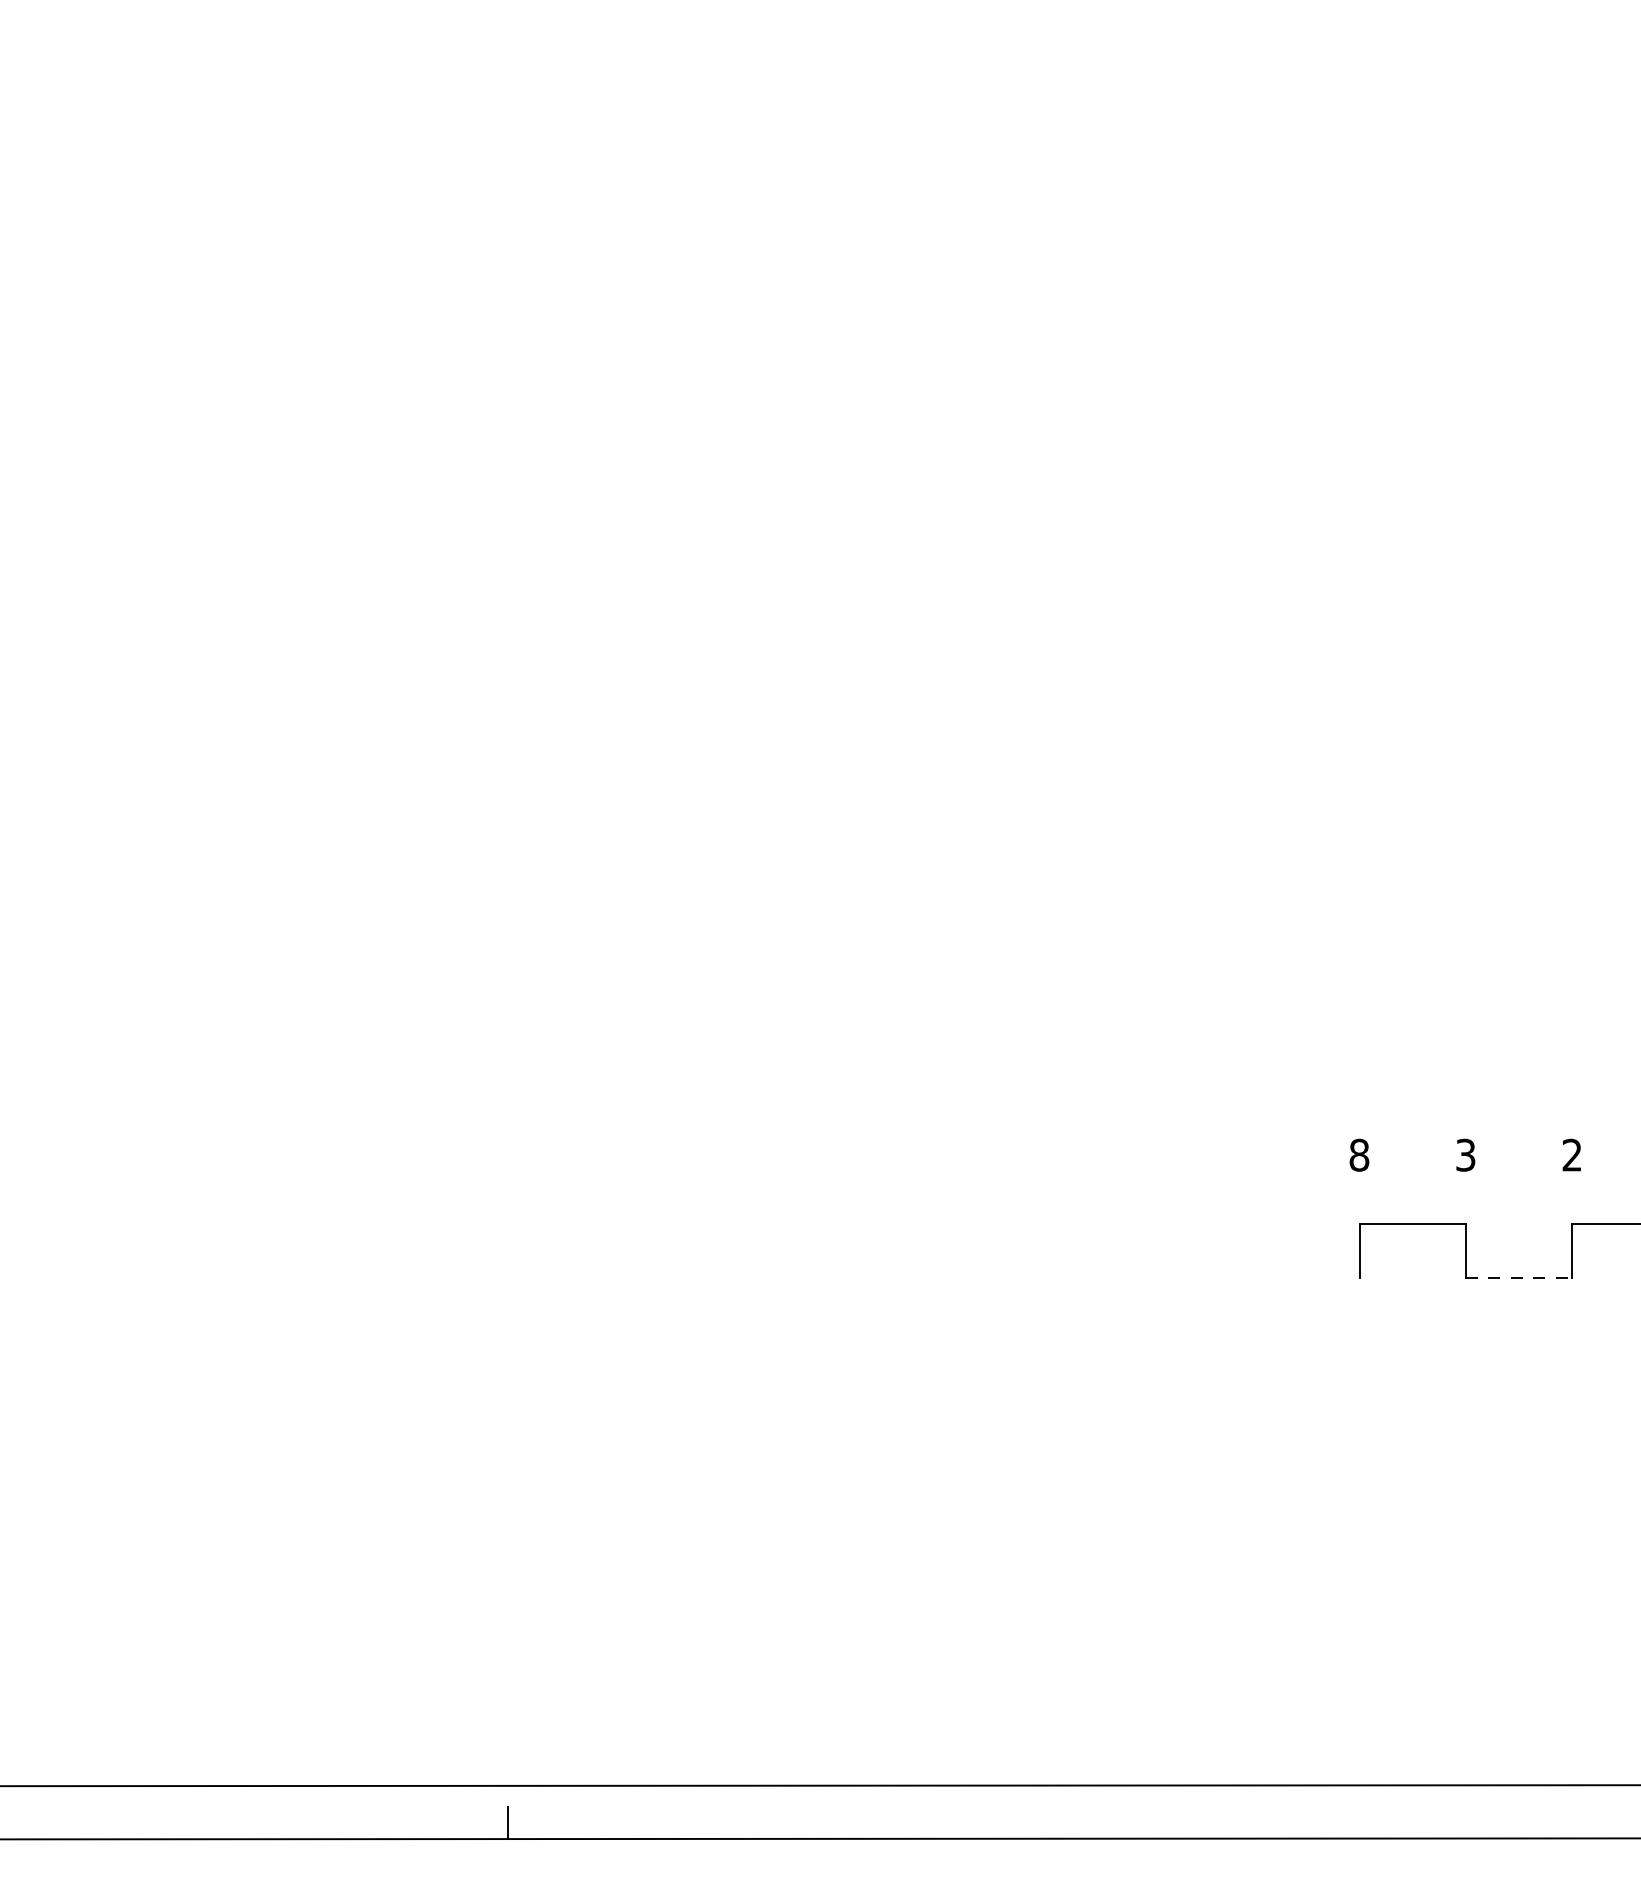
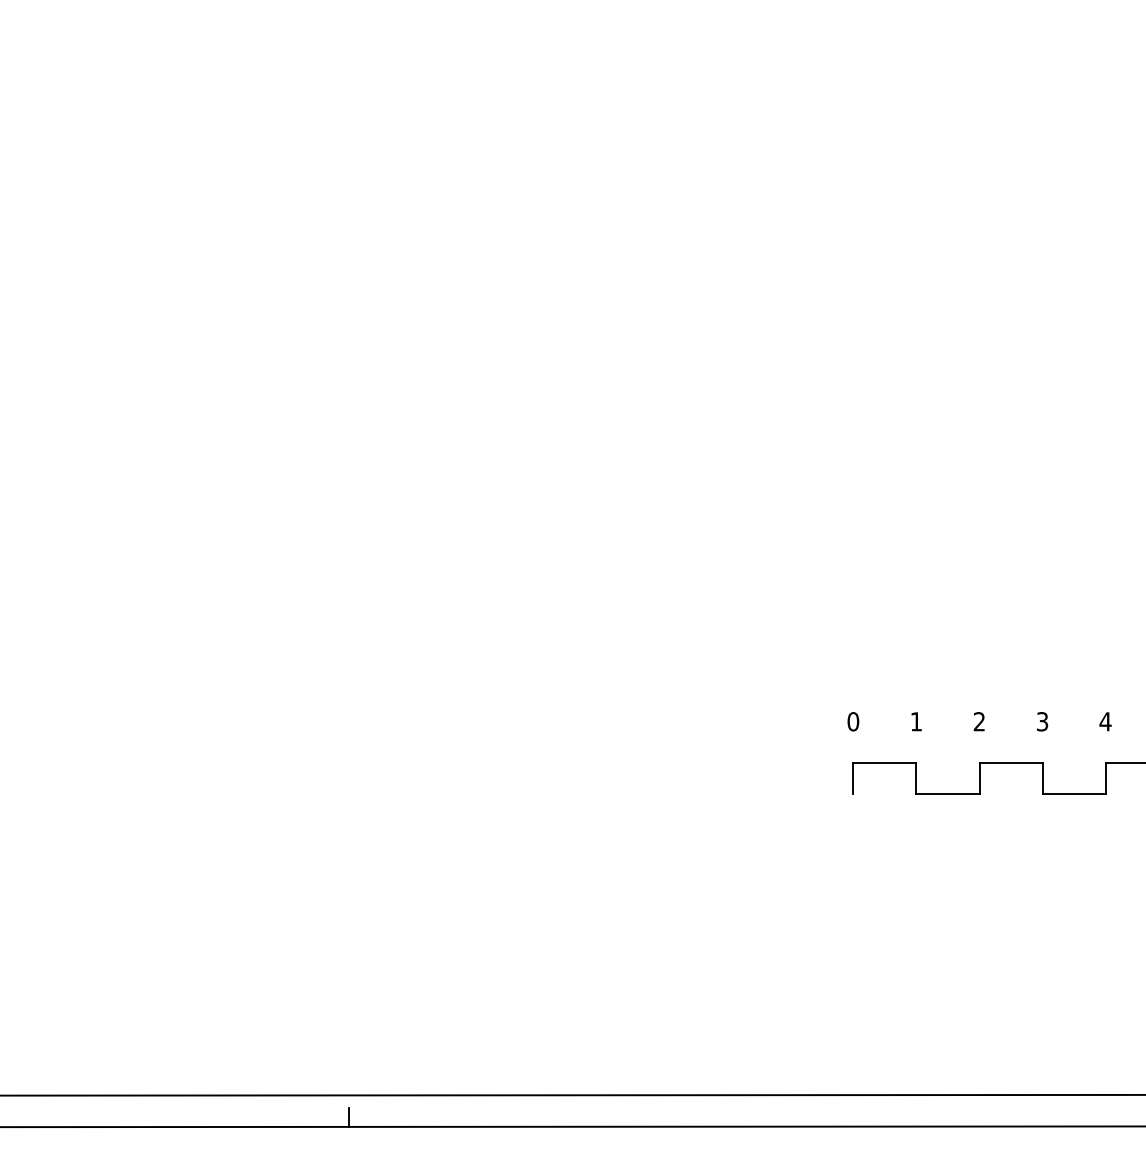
text: (1359, 1154) -> (853, 721), 8 -> 0
text: (1464, 1154) -> (915, 721), 3 -> 1
line: (1519, 1278) -> (948, 794), dashed -> solid

